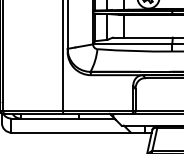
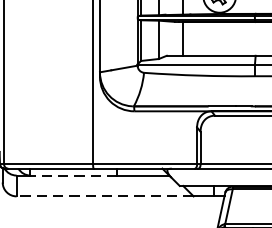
line: (49, 118) -> (73, 175), solid -> dashed
line: (71, 132) -> (105, 196), solid -> dashed

